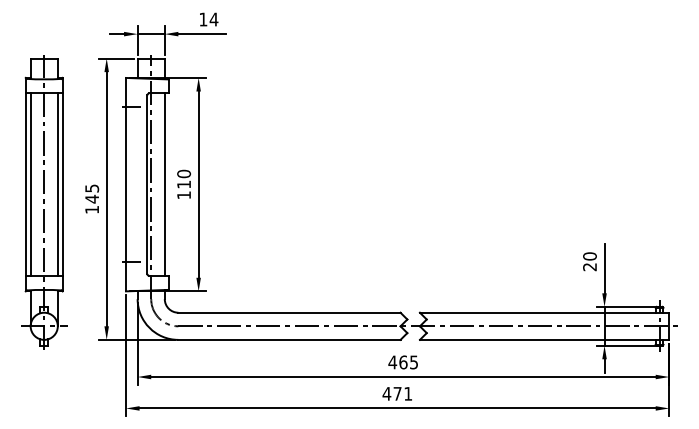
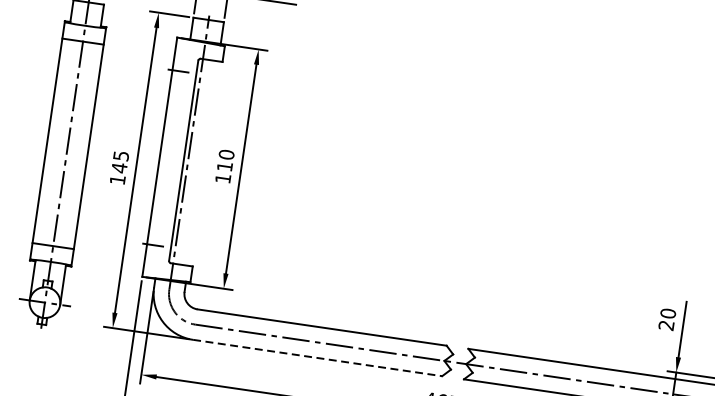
line: (30, 184) -> (52, 141), removed
line: (57, 184) -> (83, 145), removed
line: (164, 184) -> (202, 163), removed
line: (289, 339) -> (317, 357), solid -> dashed

